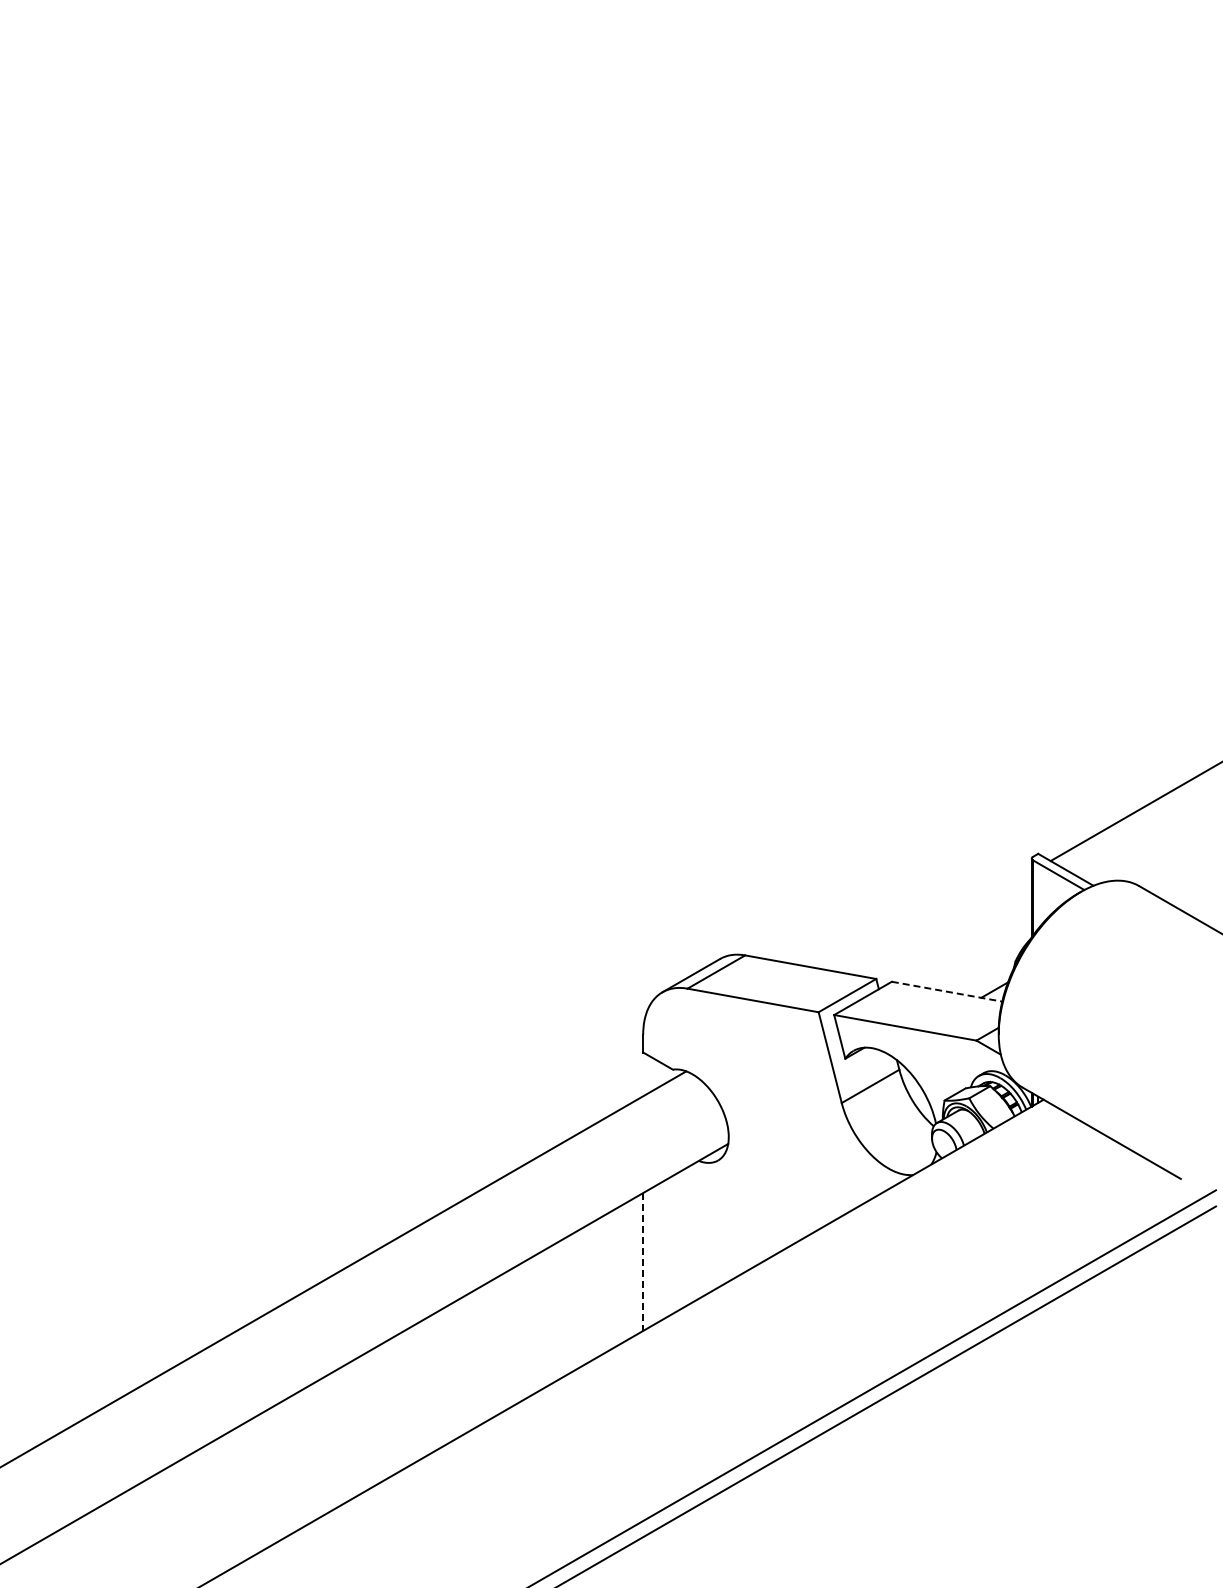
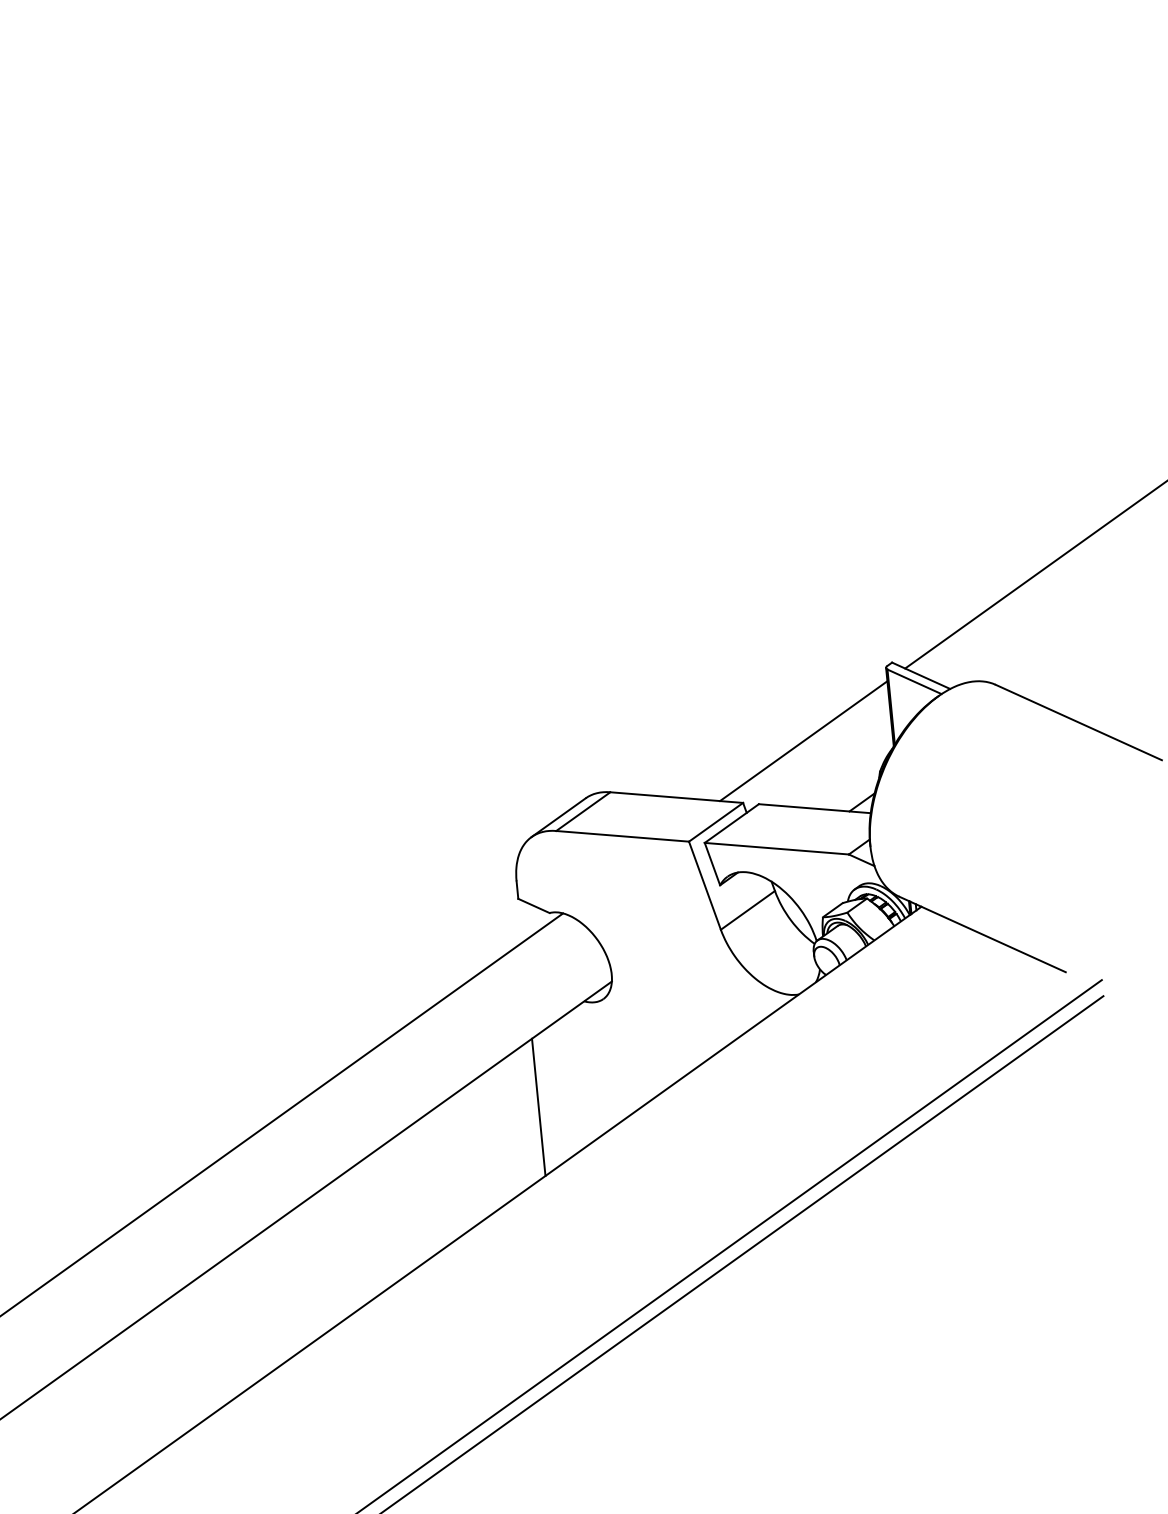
line: (942, 922) -> (803, 740), added
line: (947, 991) -> (815, 808), dashed -> solid
line: (643, 1262) -> (539, 1107), dashed -> solid

